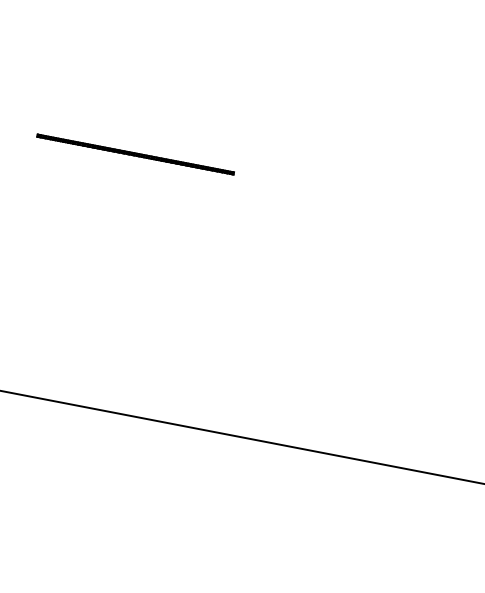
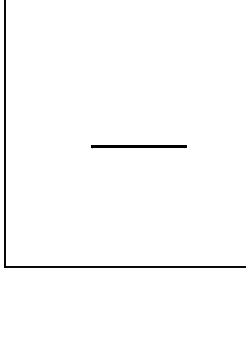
line: (135, 154) -> (138, 146), moved

